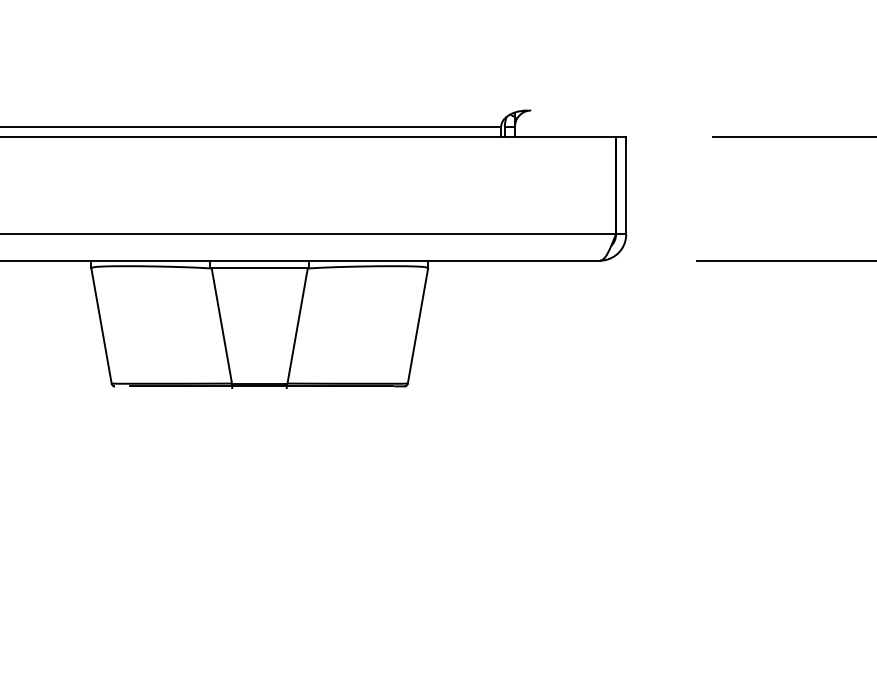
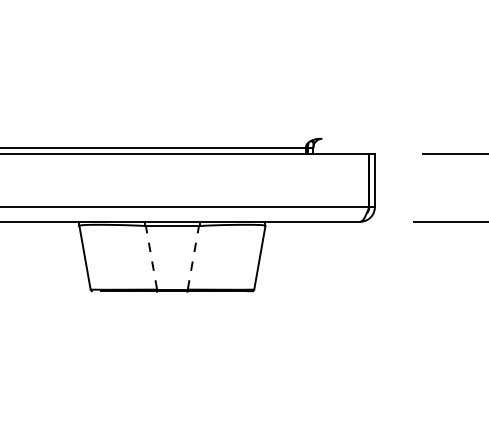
line: (221, 325) -> (151, 257), solid -> dashed
line: (297, 325) -> (193, 257), solid -> dashed

